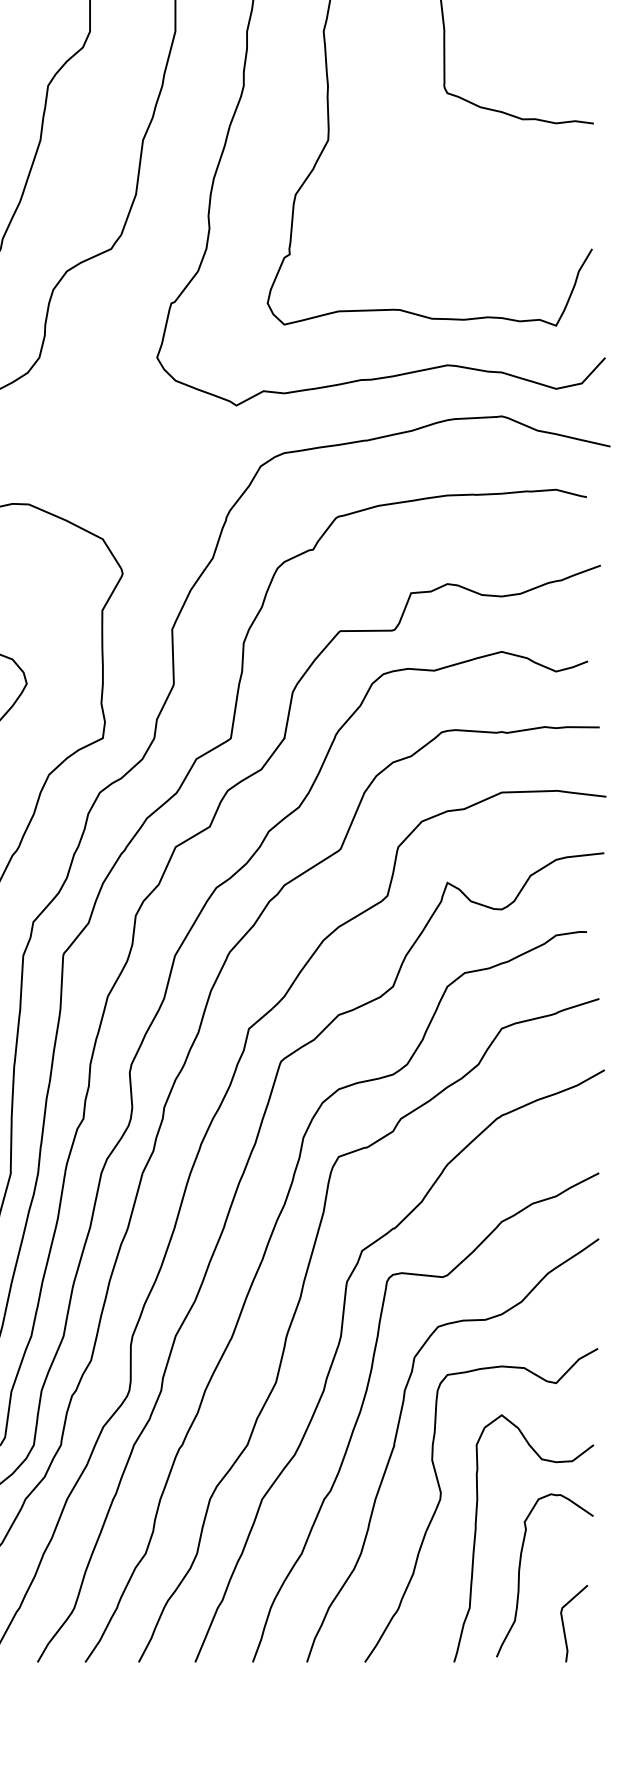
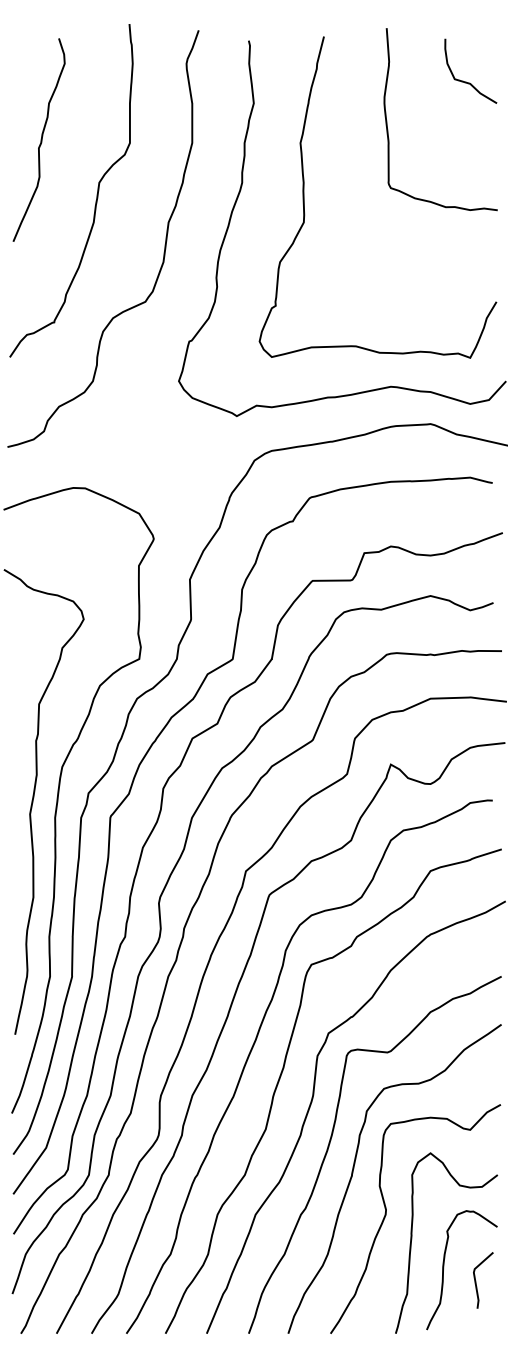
line: (564, 1623) -> (476, 1280), moved

